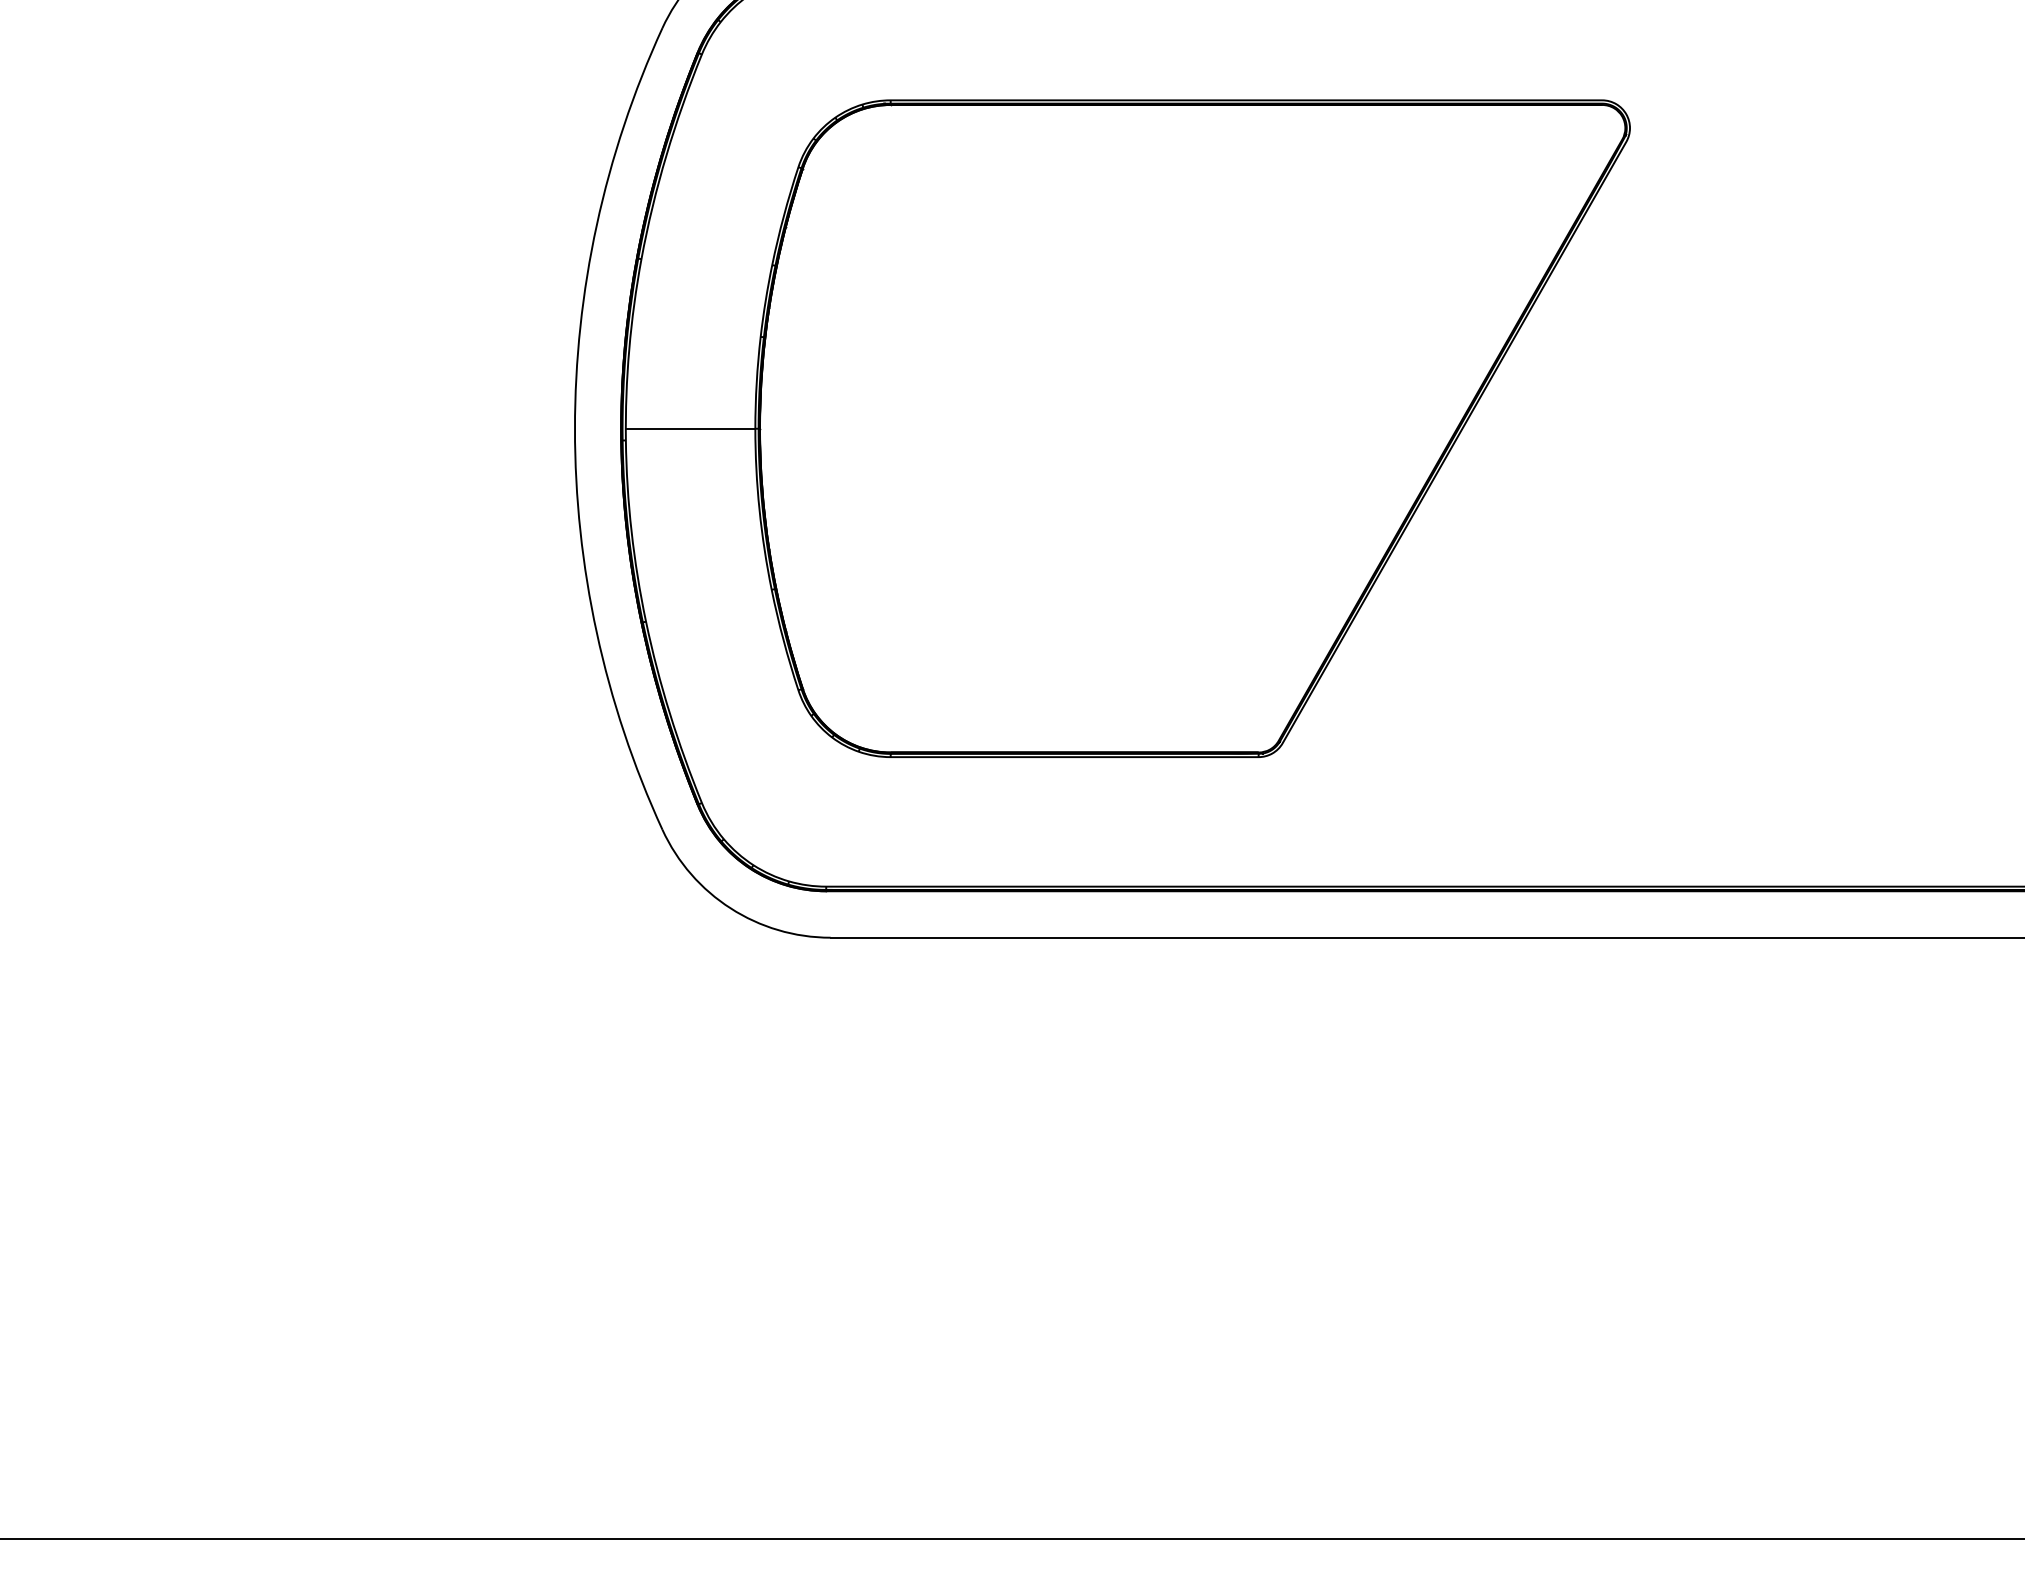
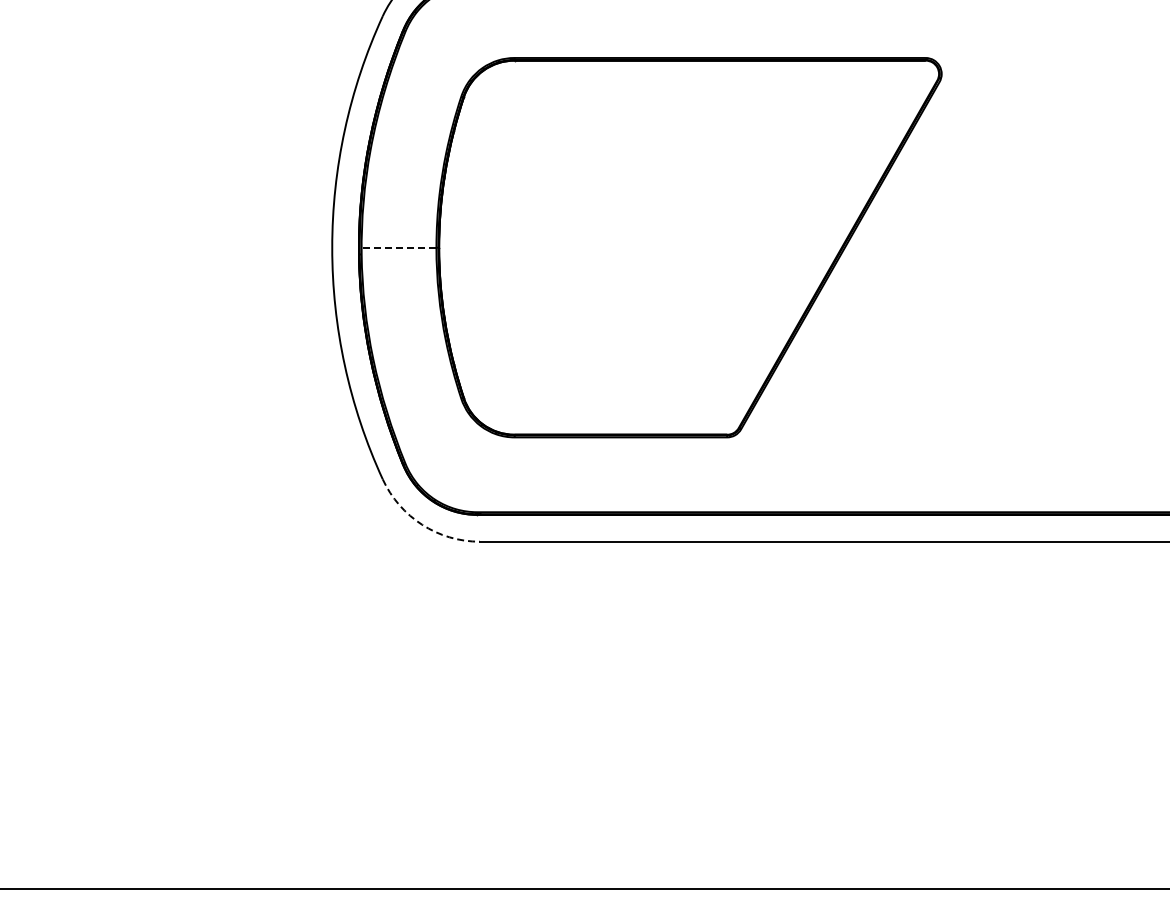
line: (689, 428) -> (398, 247), solid -> dashed
arc: (731, 907) -> (422, 524), solid -> dashed

